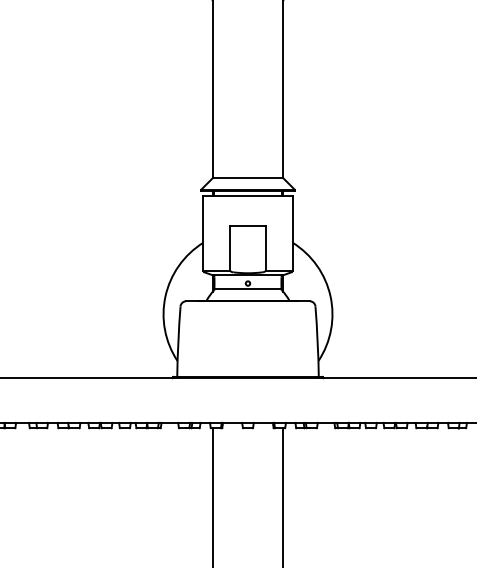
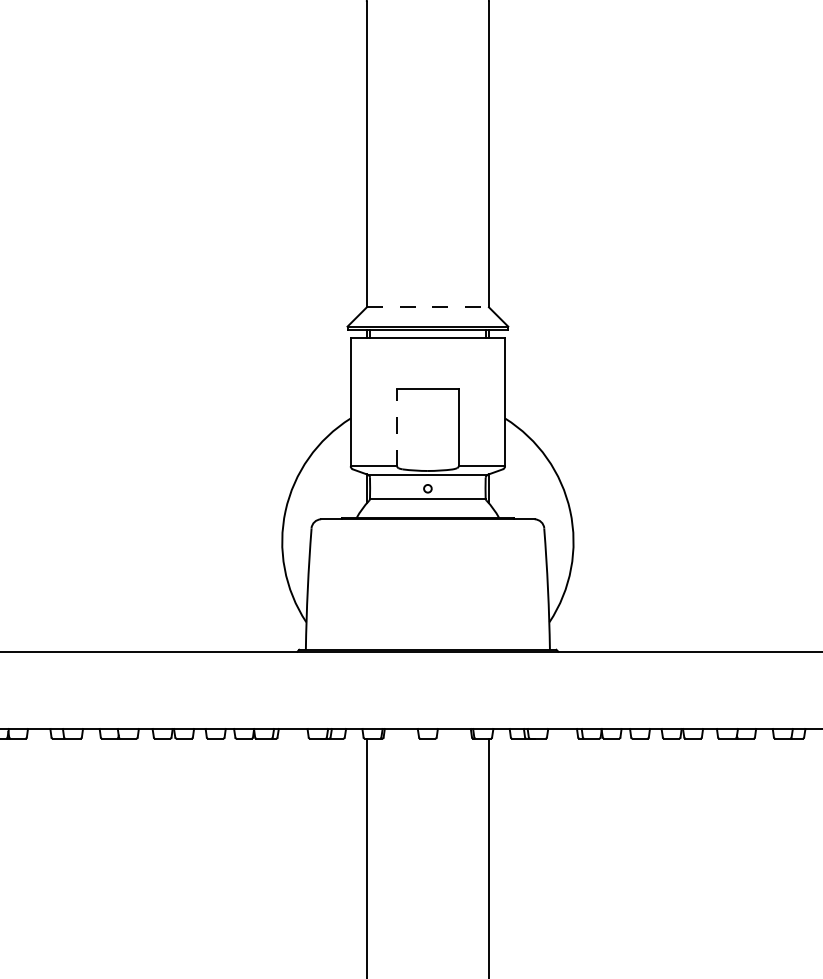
line: (248, 178) -> (428, 307), solid -> dashed
line: (230, 247) -> (397, 426), solid -> dashed

